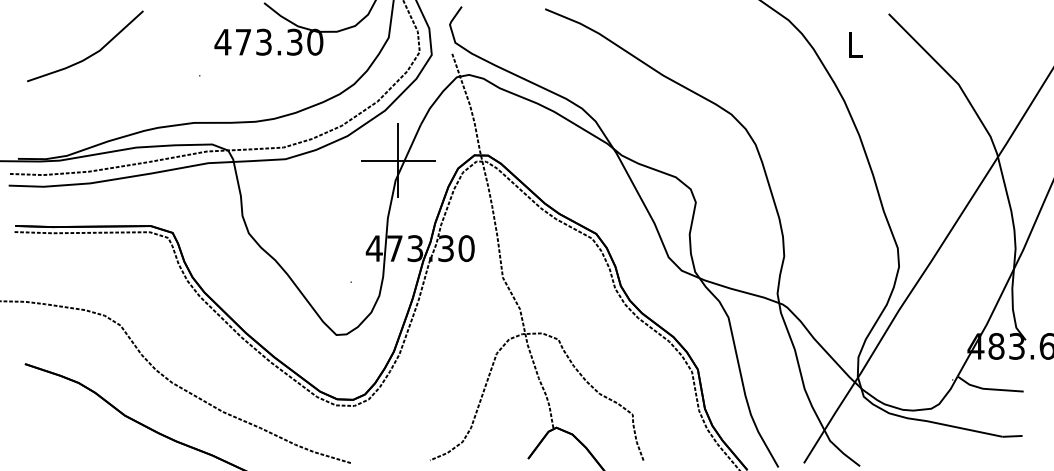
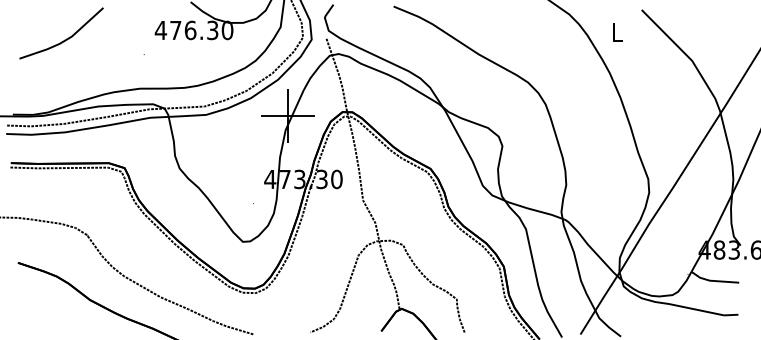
text: (263, 42) -> (190, 30), 473.30 -> 476.30

